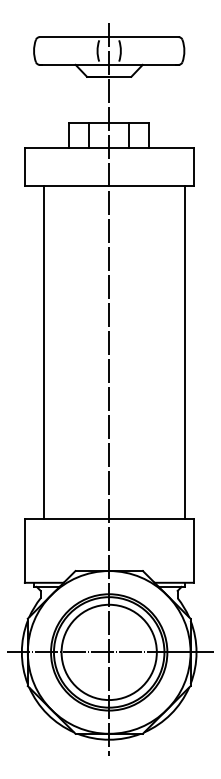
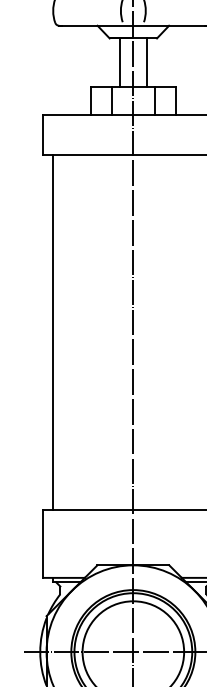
line: (96, 99) -> (119, 62), added
line: (122, 99) -> (147, 62), added
line: (43, 352) -> (52, 332), moved

